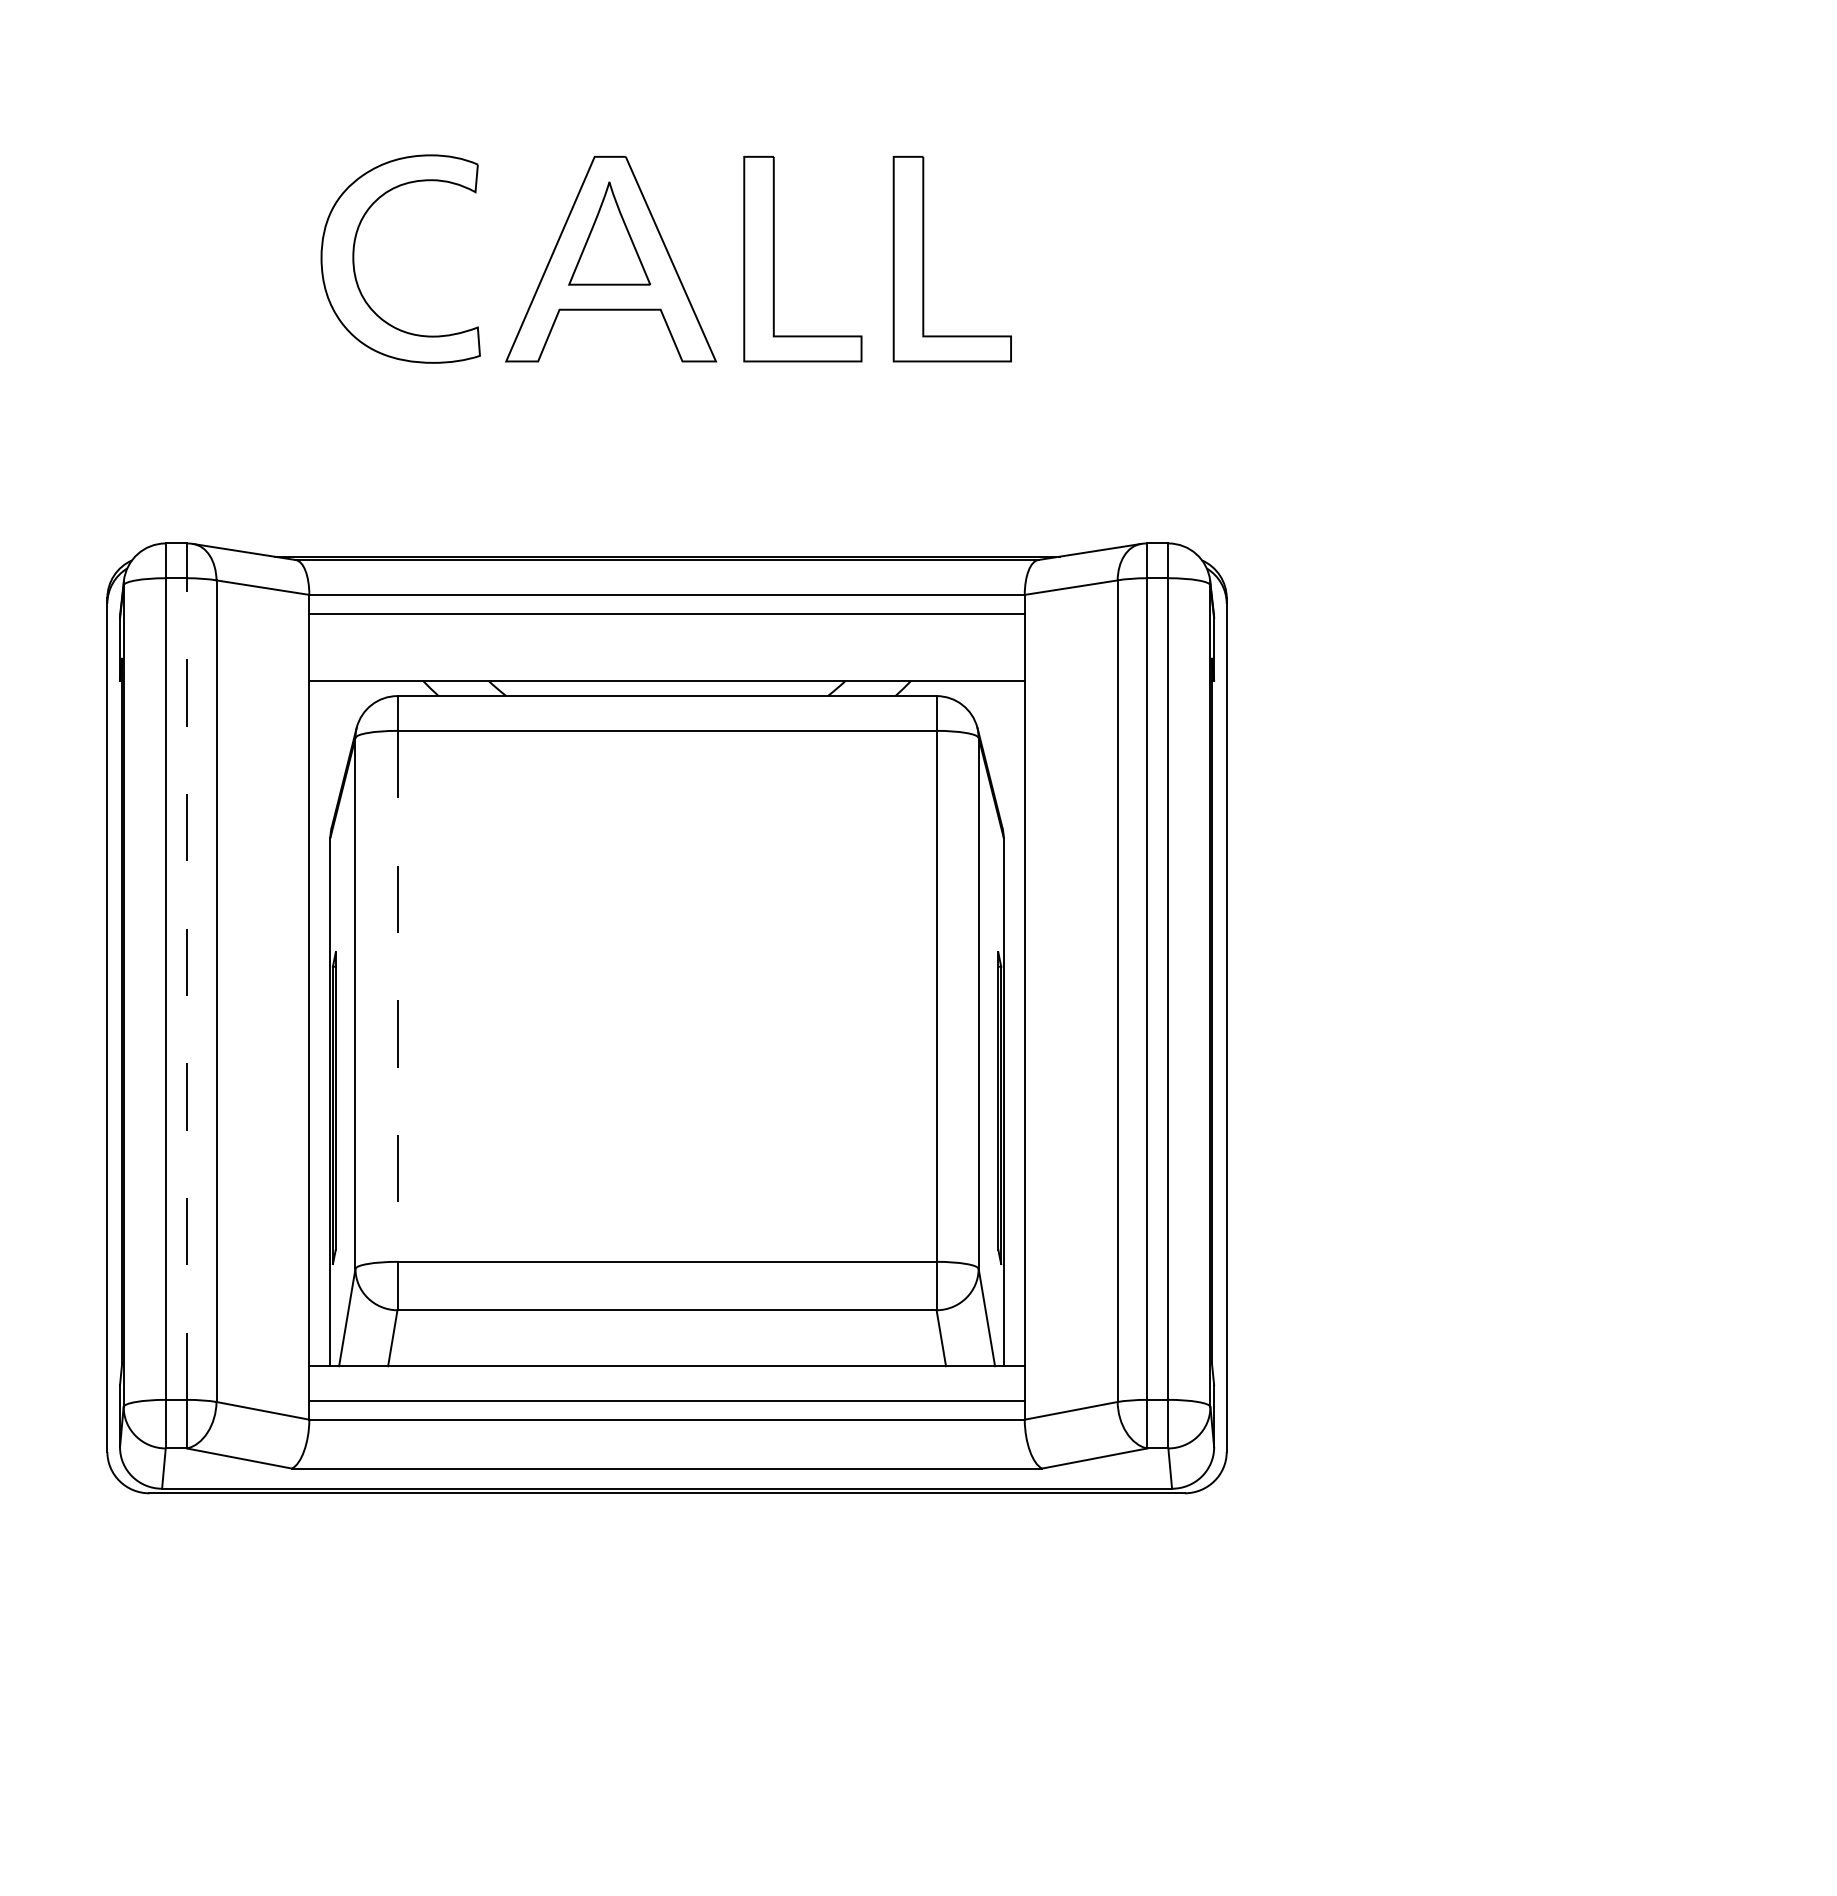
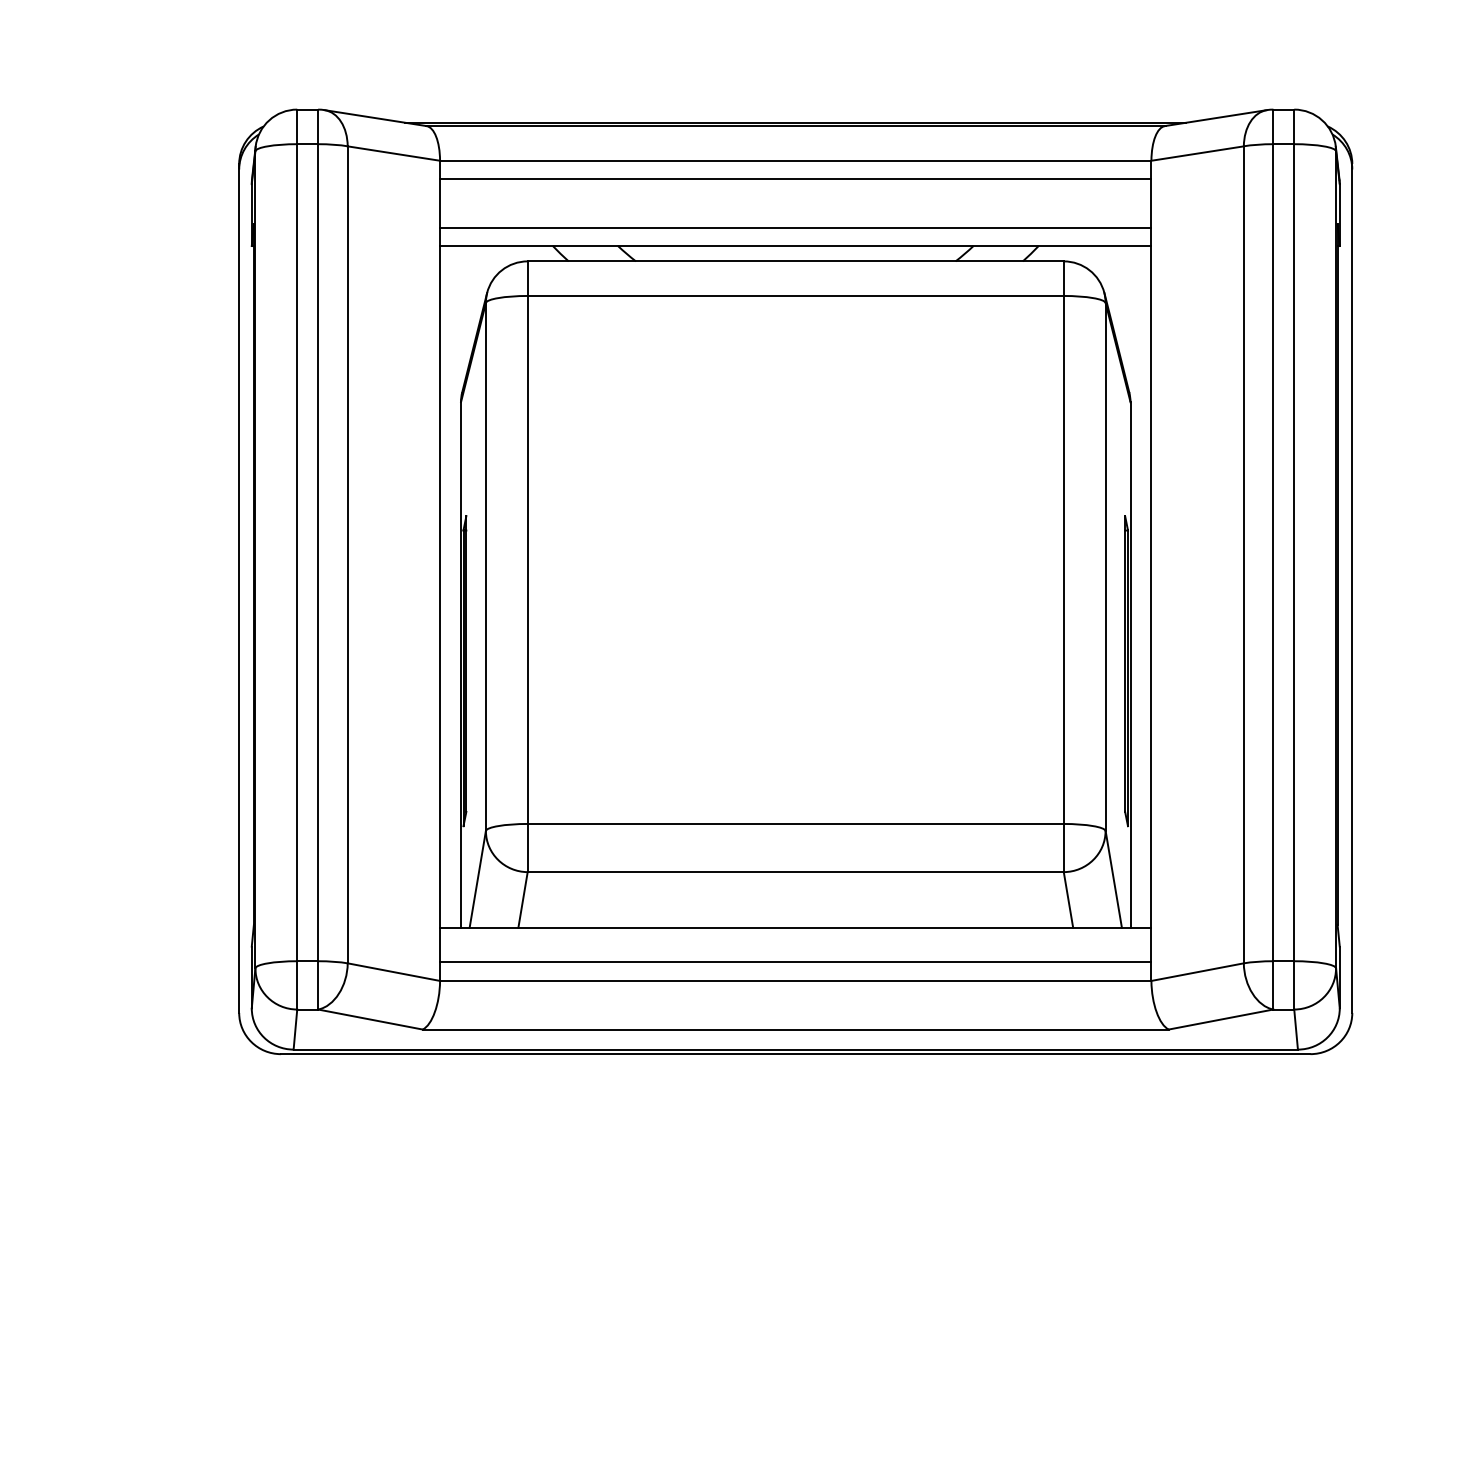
line: (666, 662) -> (795, 227), added
line: (186, 989) -> (317, 553), dashed -> solid
line: (397, 996) -> (527, 560), dashed -> solid

